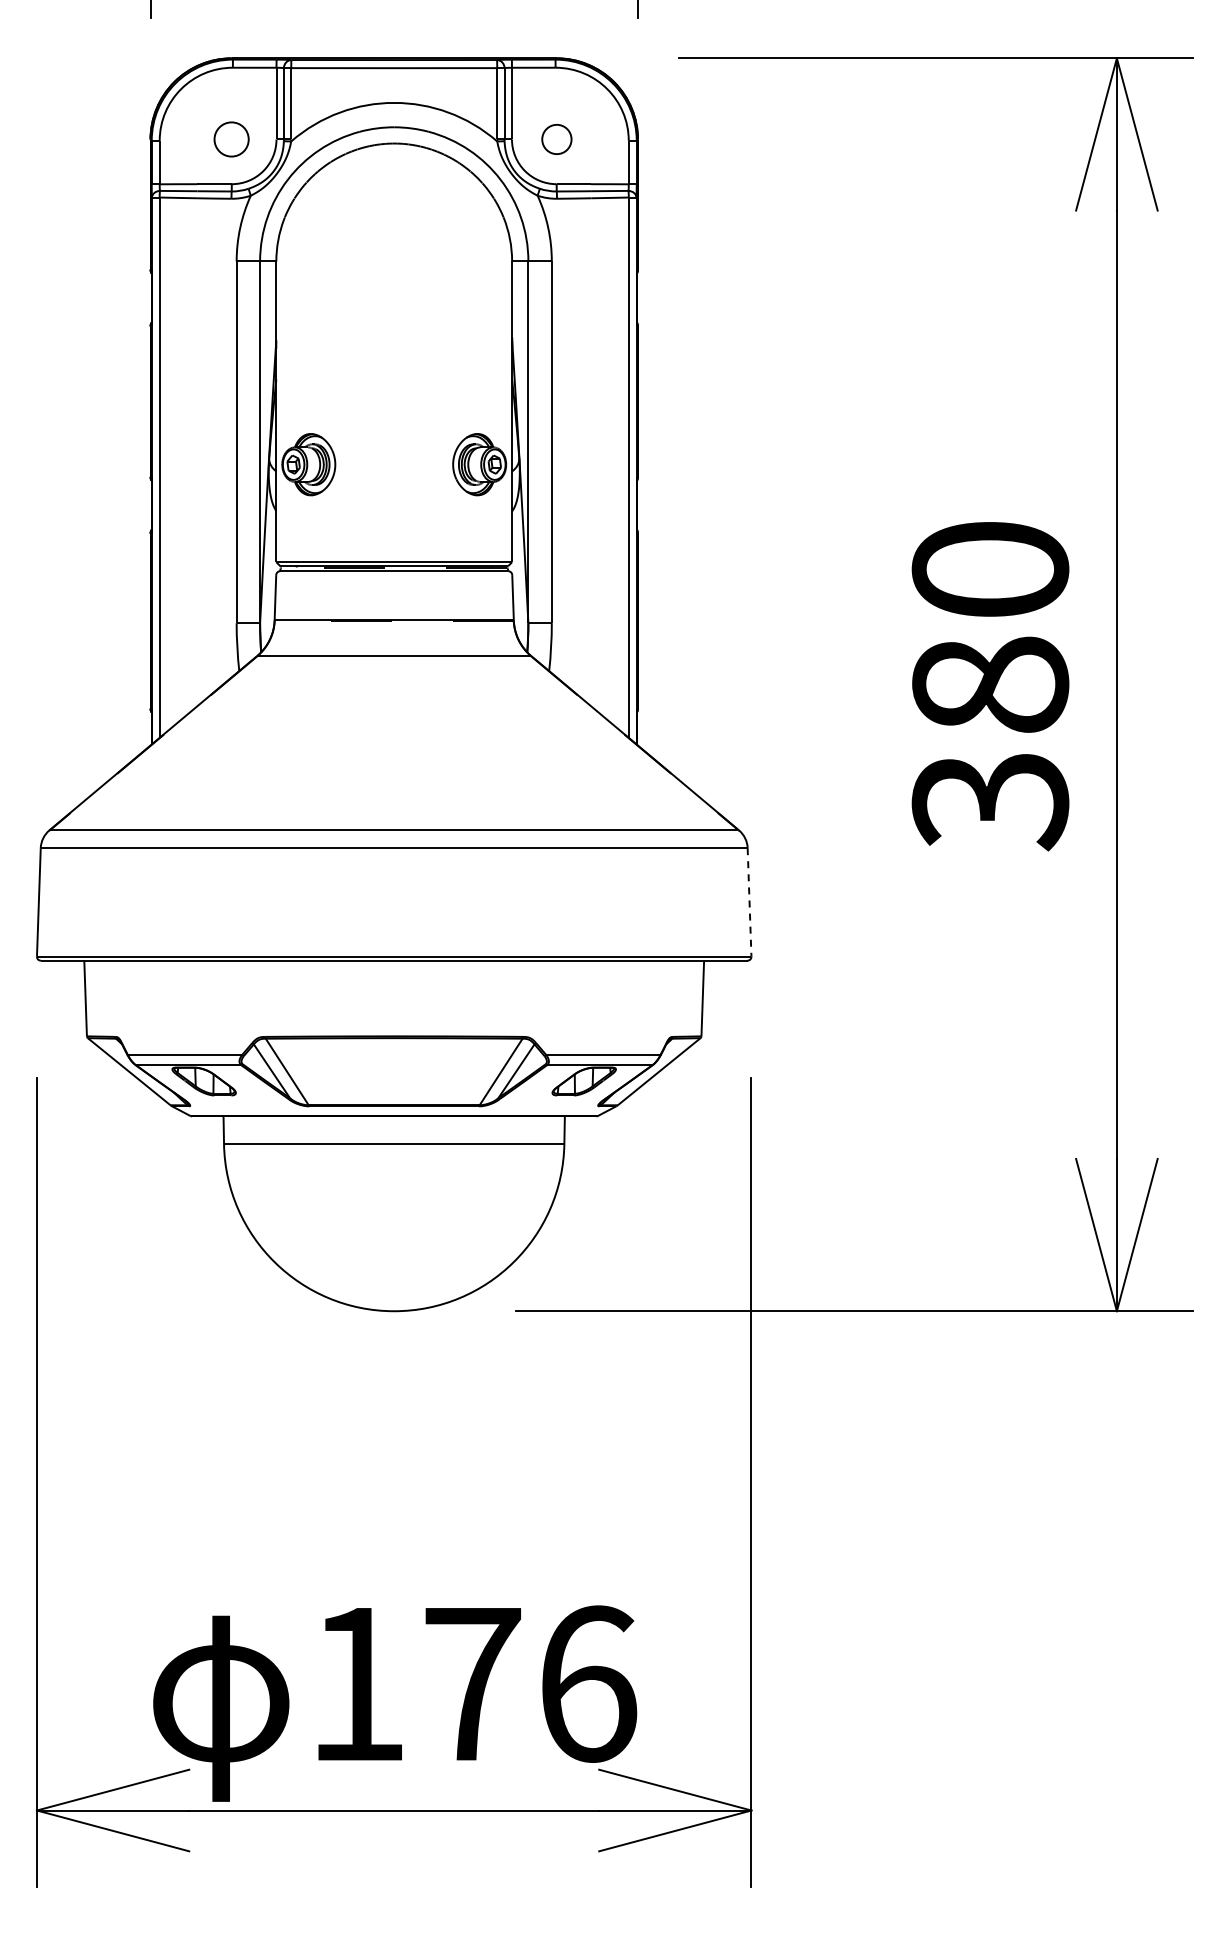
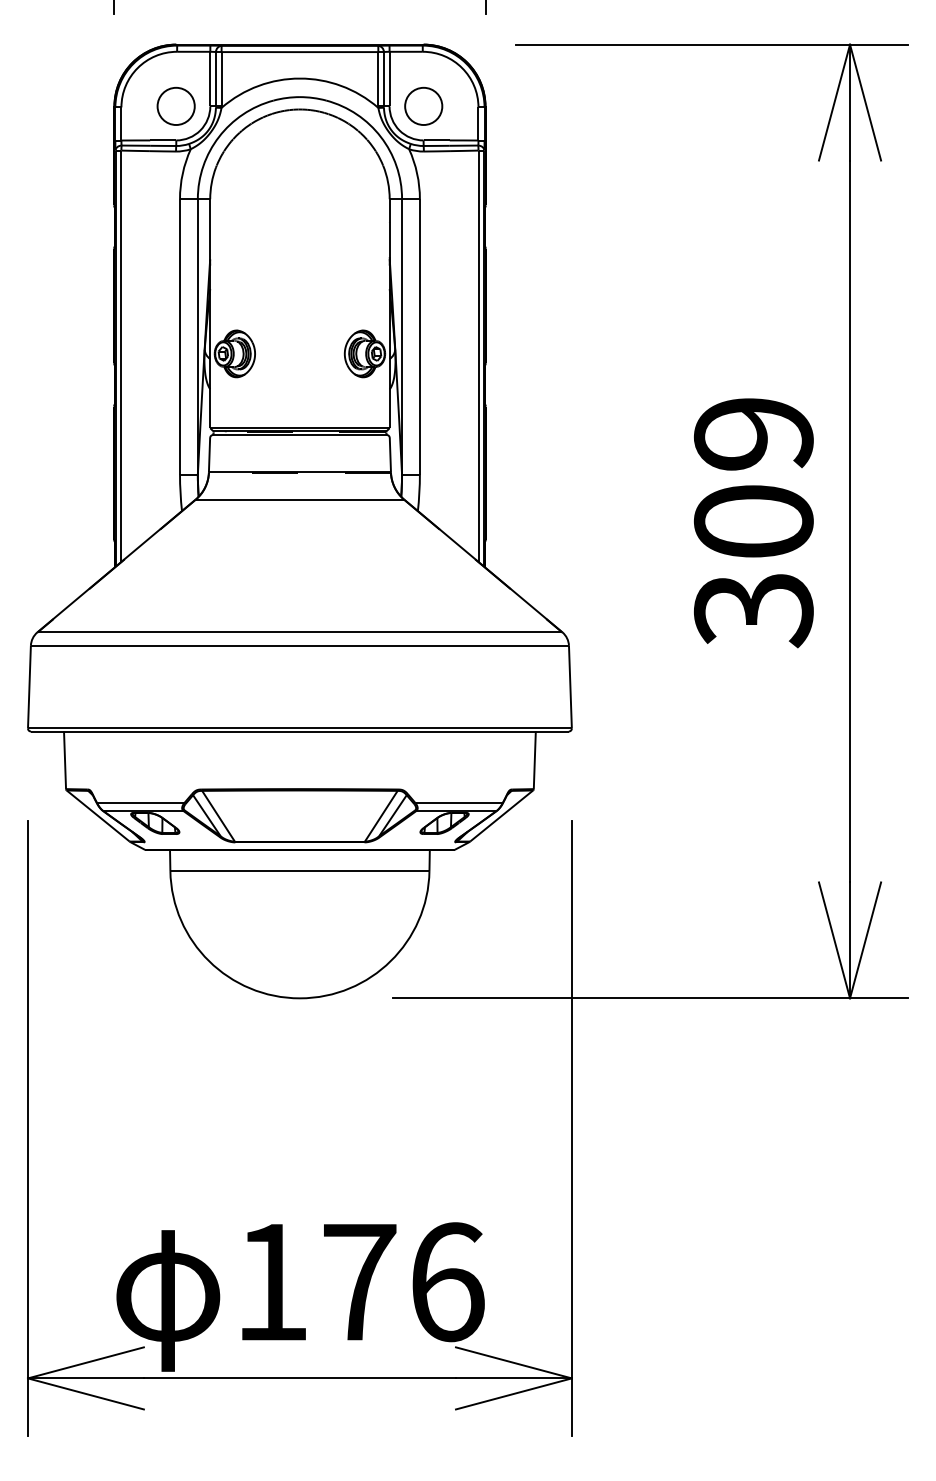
circle: (231, 139) -> (176, 106), size x1.43
circle: (556, 139) -> (423, 106), size x1.67
text: (990, 627) -> (753, 477), 380 -> 309
line: (749, 902) -> (570, 687), dashed -> solid

